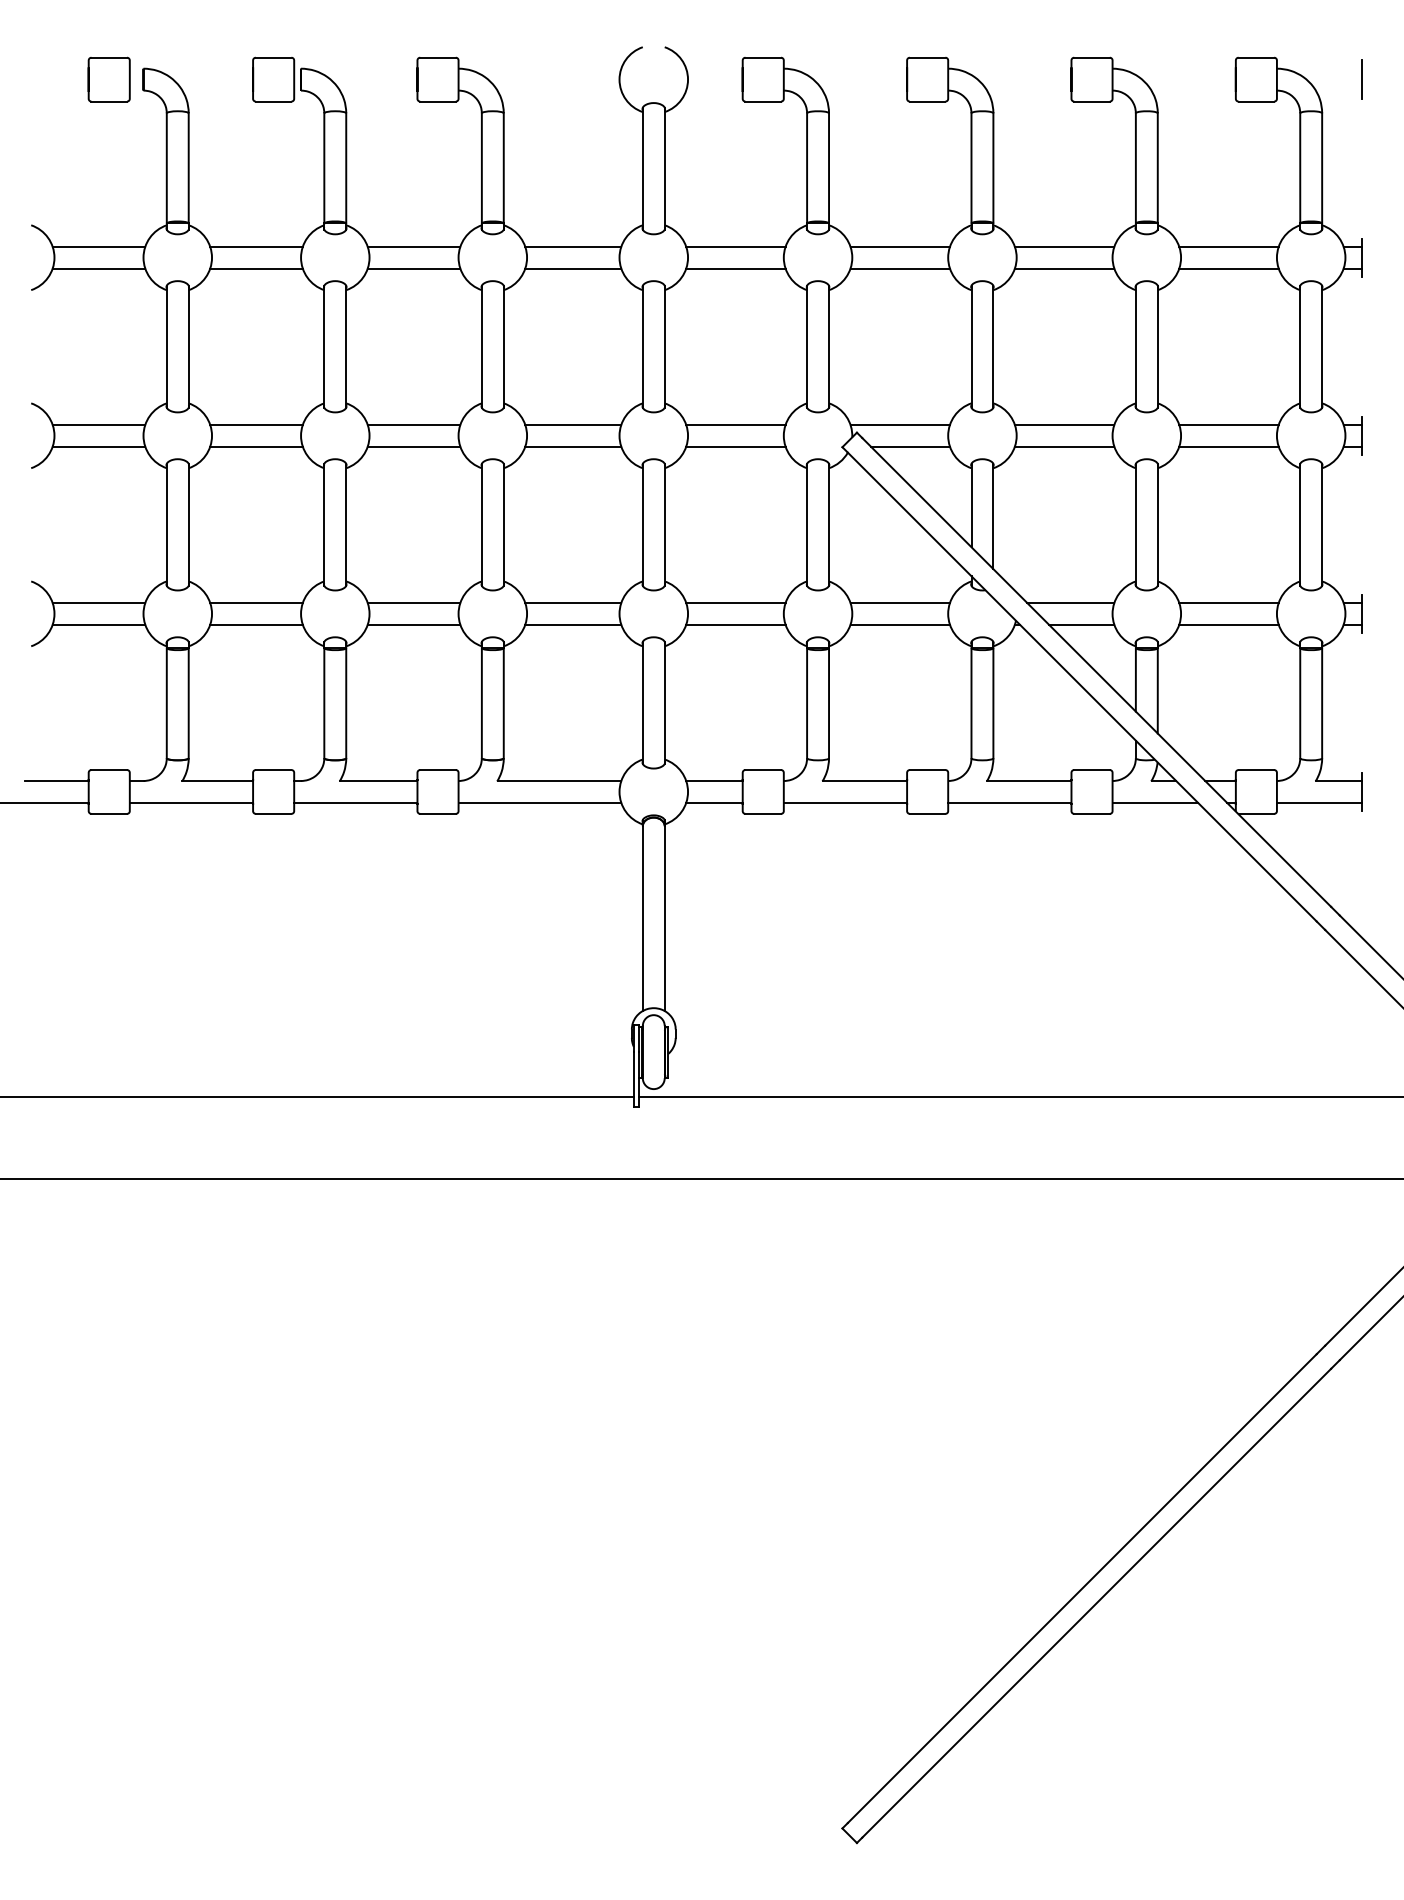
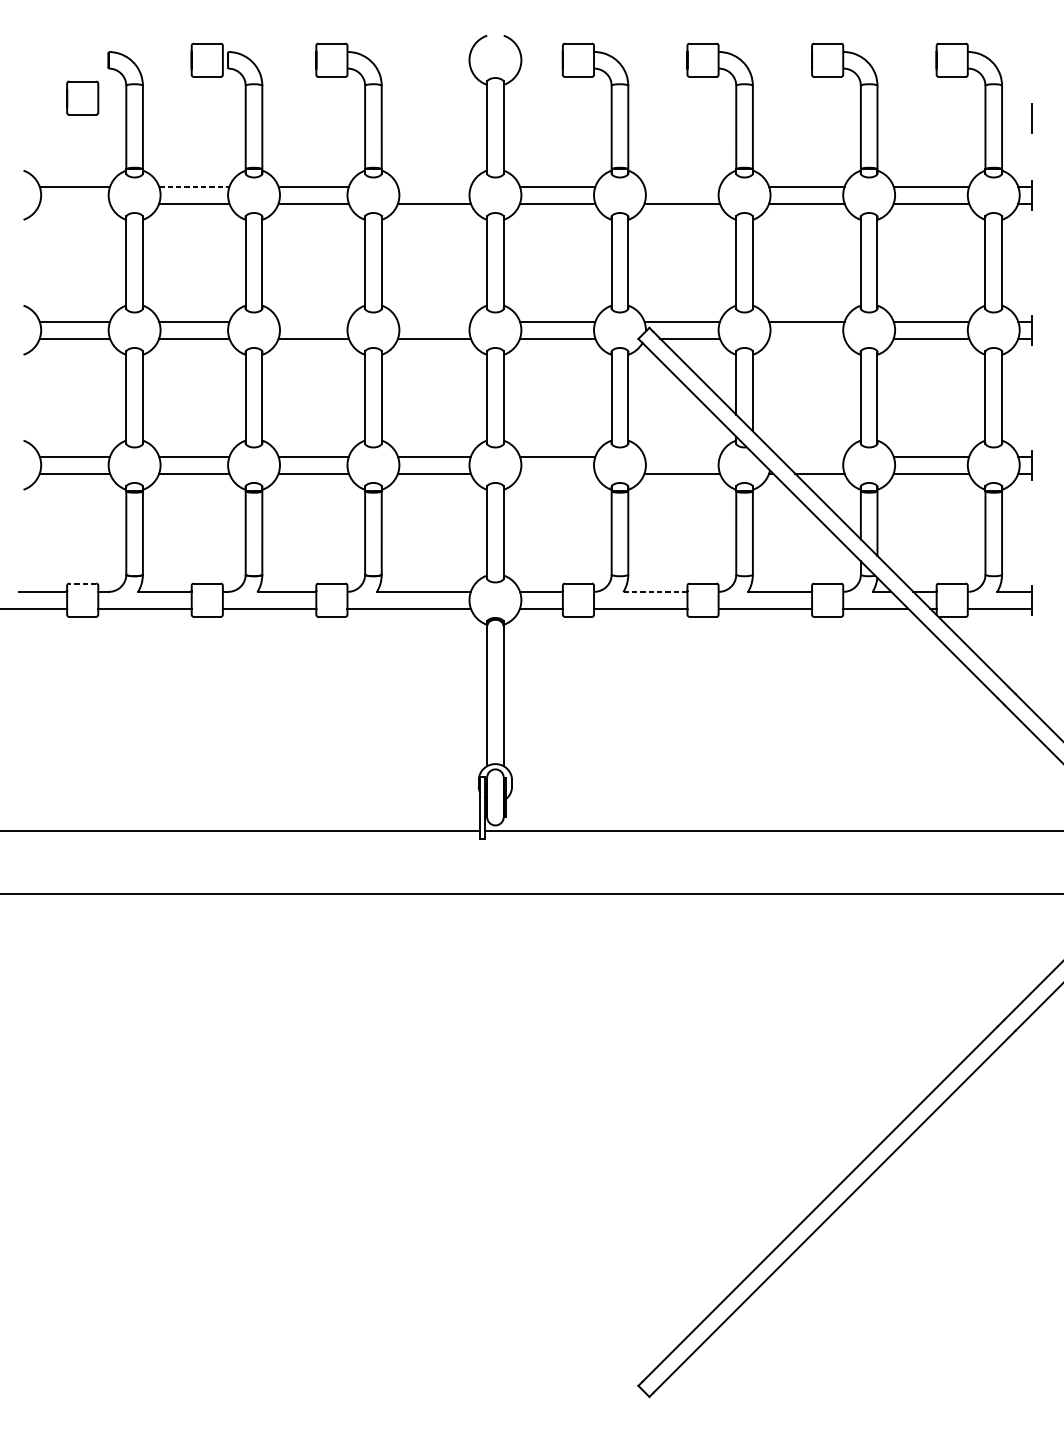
part: (108, 79) -> (82, 98), moved
line: (1361, 79) -> (1031, 118), moved
line: (257, 246) -> (195, 186), solid -> dashed
line: (573, 246) -> (434, 186), removed
line: (900, 246) -> (682, 186), removed
line: (98, 268) -> (74, 203), removed
line: (413, 424) -> (313, 321), removed
line: (573, 424) -> (434, 321), removed
line: (1064, 446) -> (806, 338), removed
line: (900, 602) -> (682, 456), removed
line: (1070, 602) -> (811, 456), removed
line: (735, 624) -> (557, 473), removed
line: (109, 770) -> (82, 583), solid -> dashed
line: (865, 781) -> (655, 592), solid -> dashed

